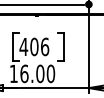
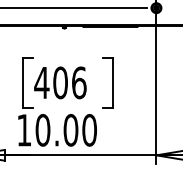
text: (24, 73) -> (43, 129), 16.00 -> 10.00

